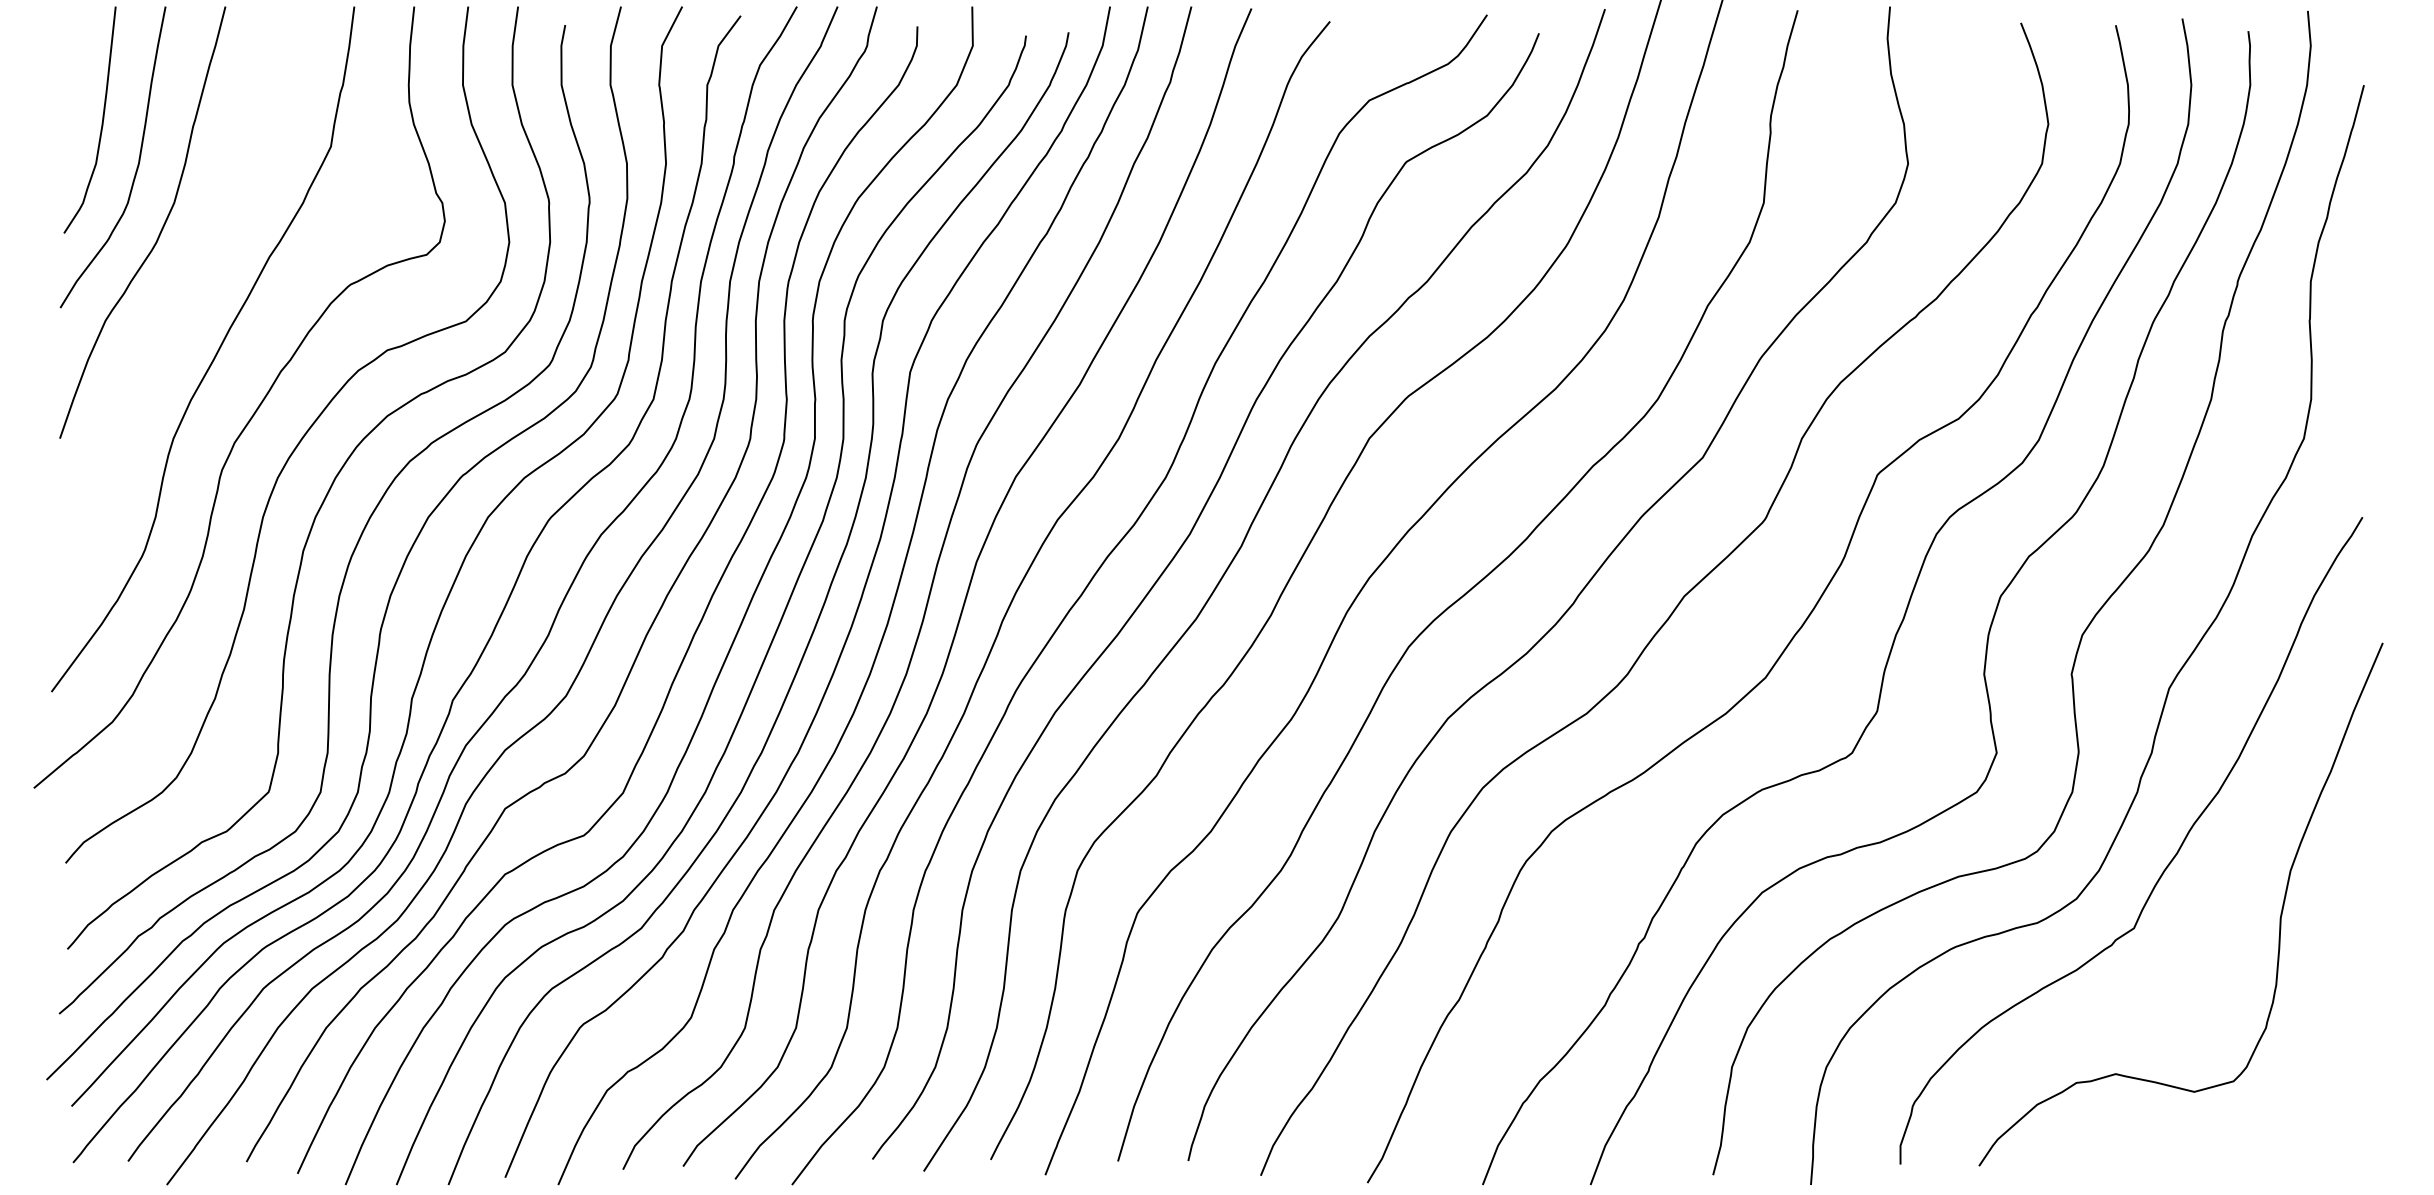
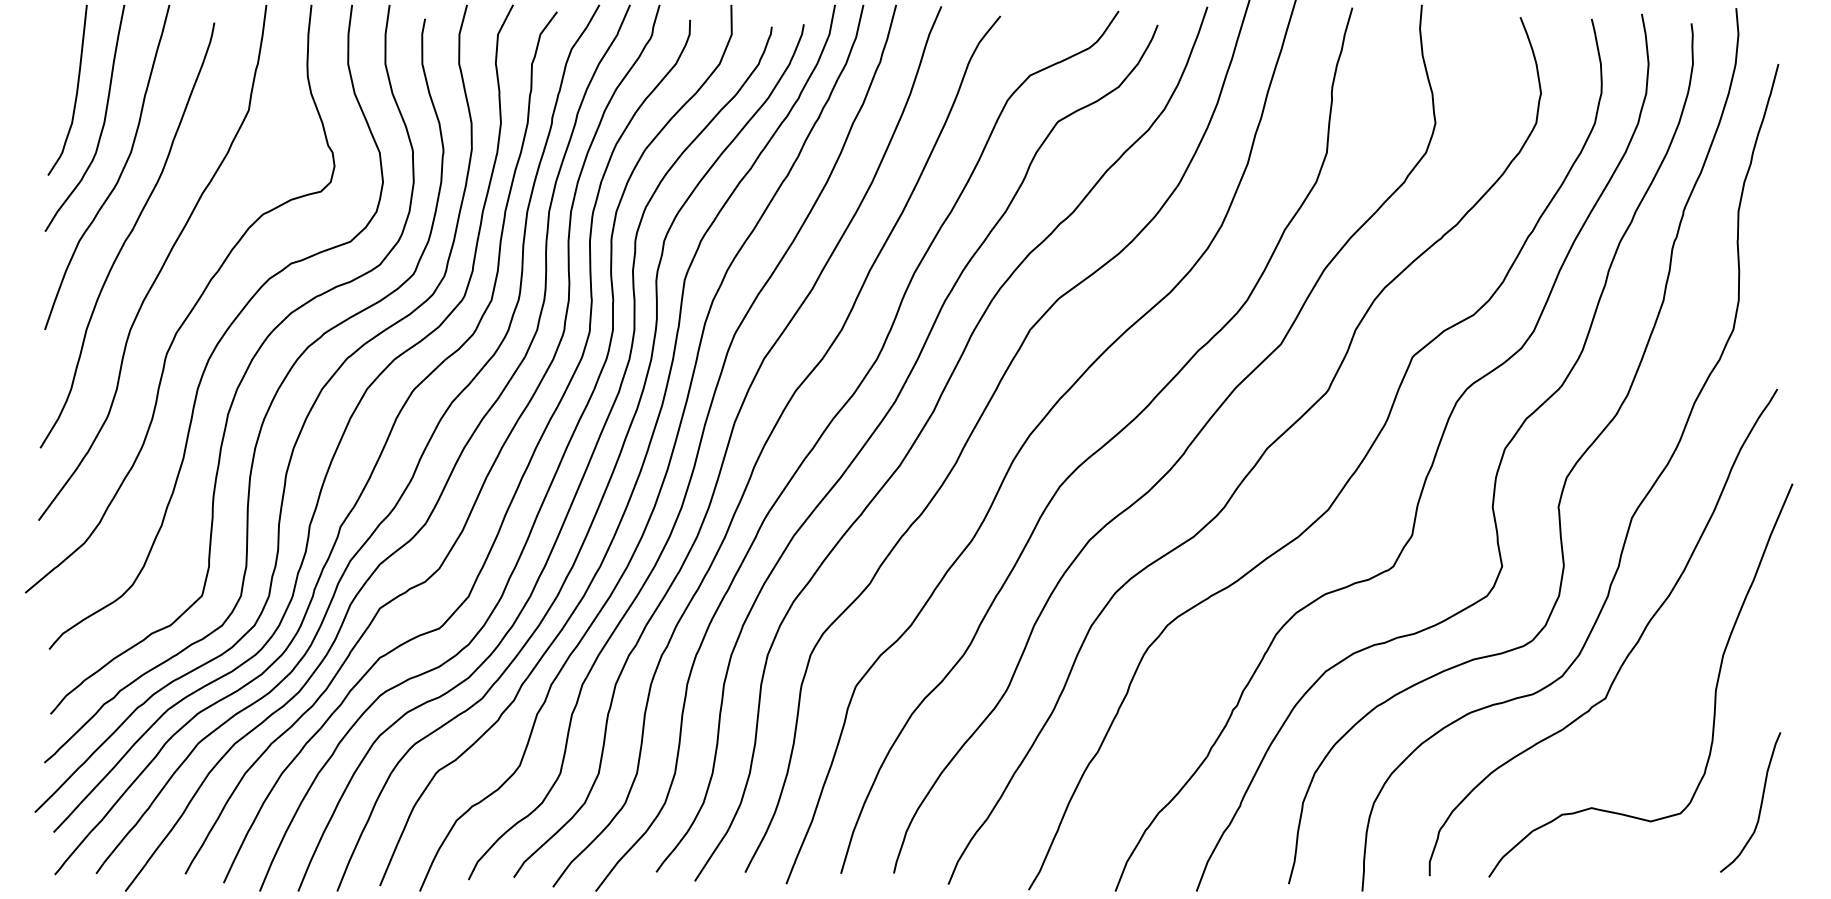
curve: (170, 312) -> (128, 235), added
curve: (2340, 1067) -> (1760, 803), added

